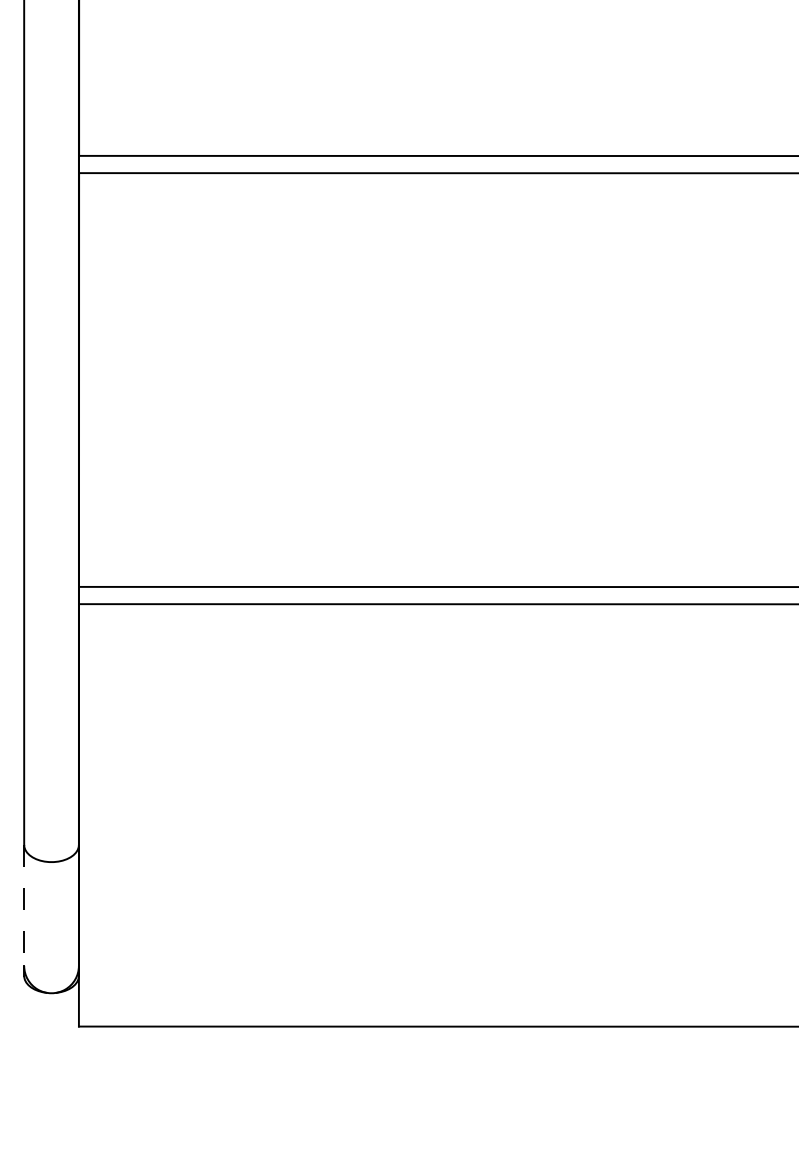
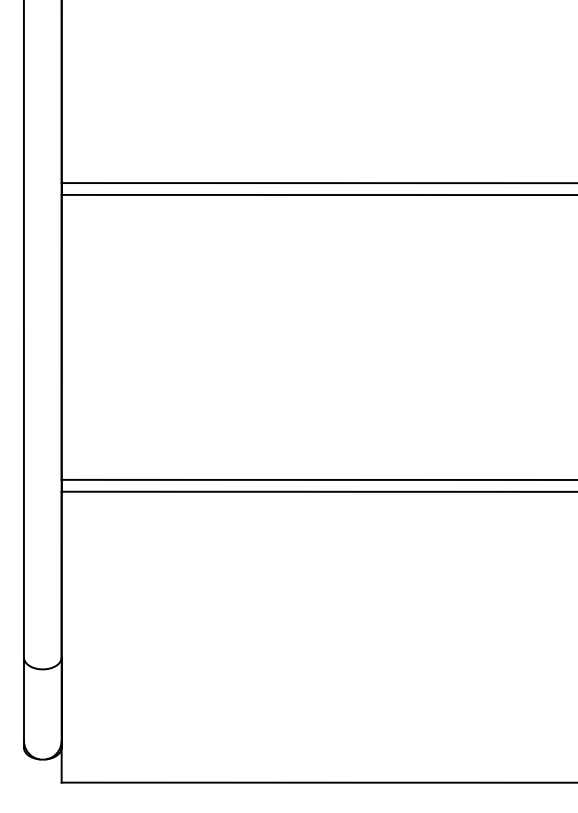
line: (23, 905) -> (23, 699), dashed -> solid

